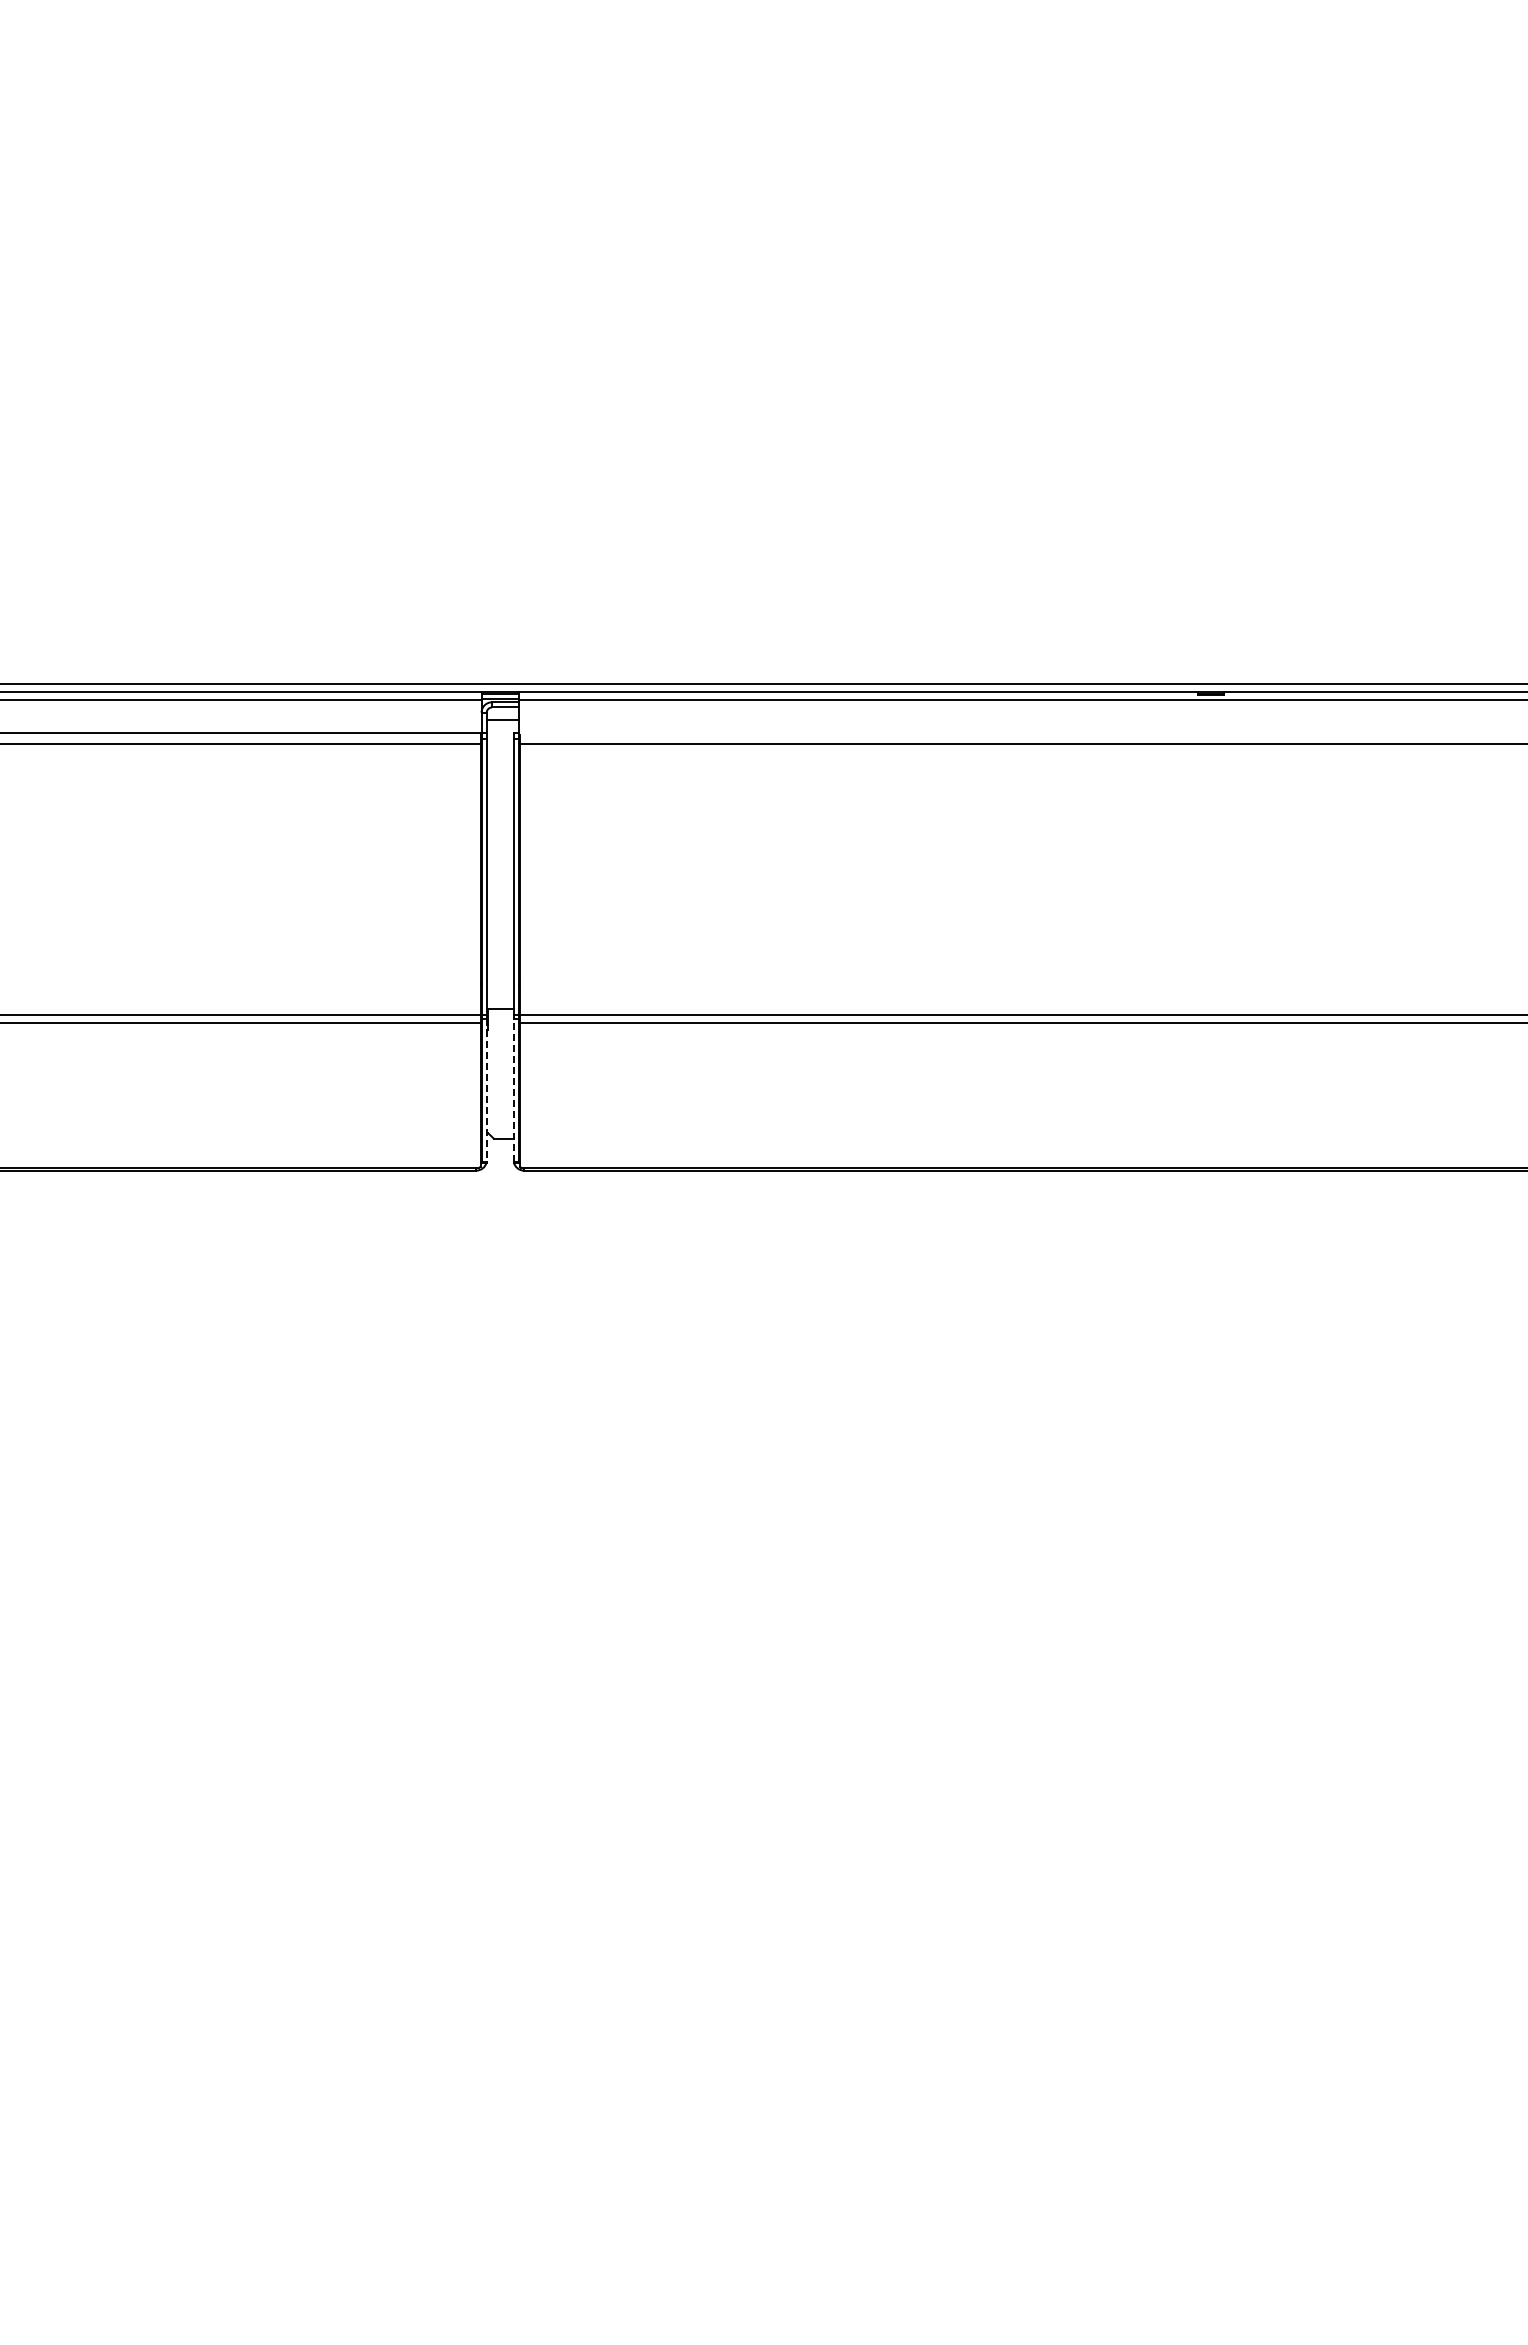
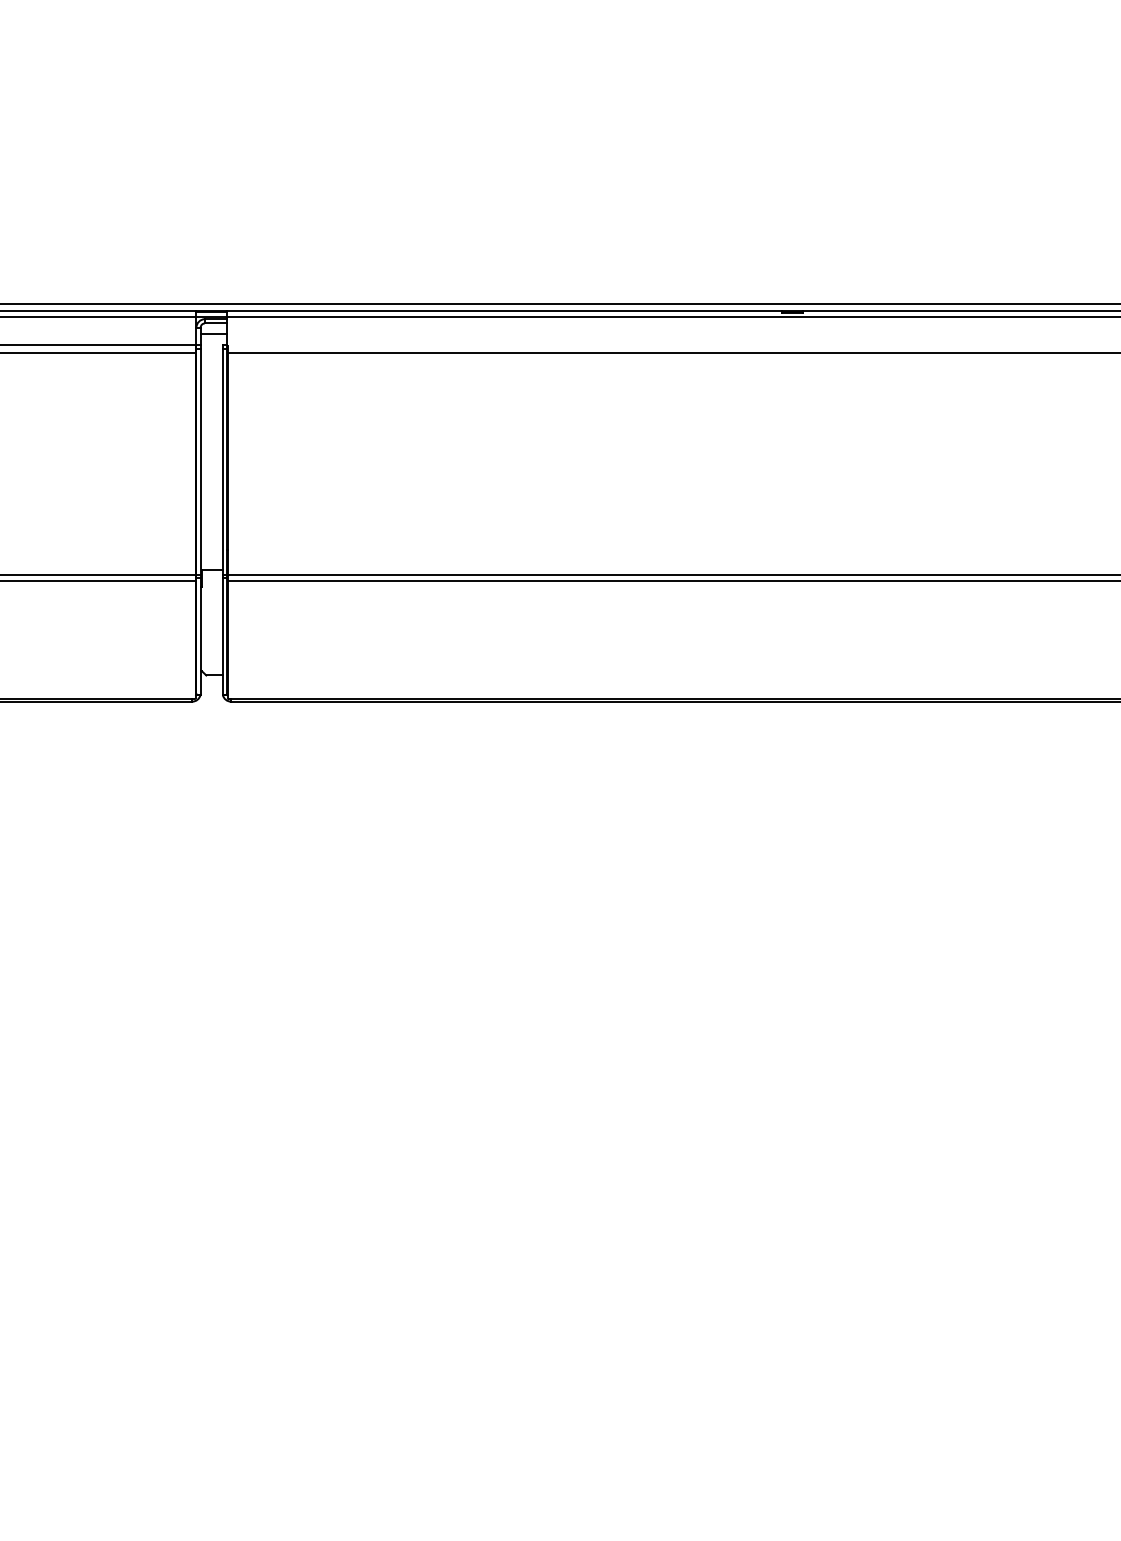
line: (486, 1090) -> (200, 636), dashed -> solid
line: (513, 1090) -> (222, 636), dashed -> solid

